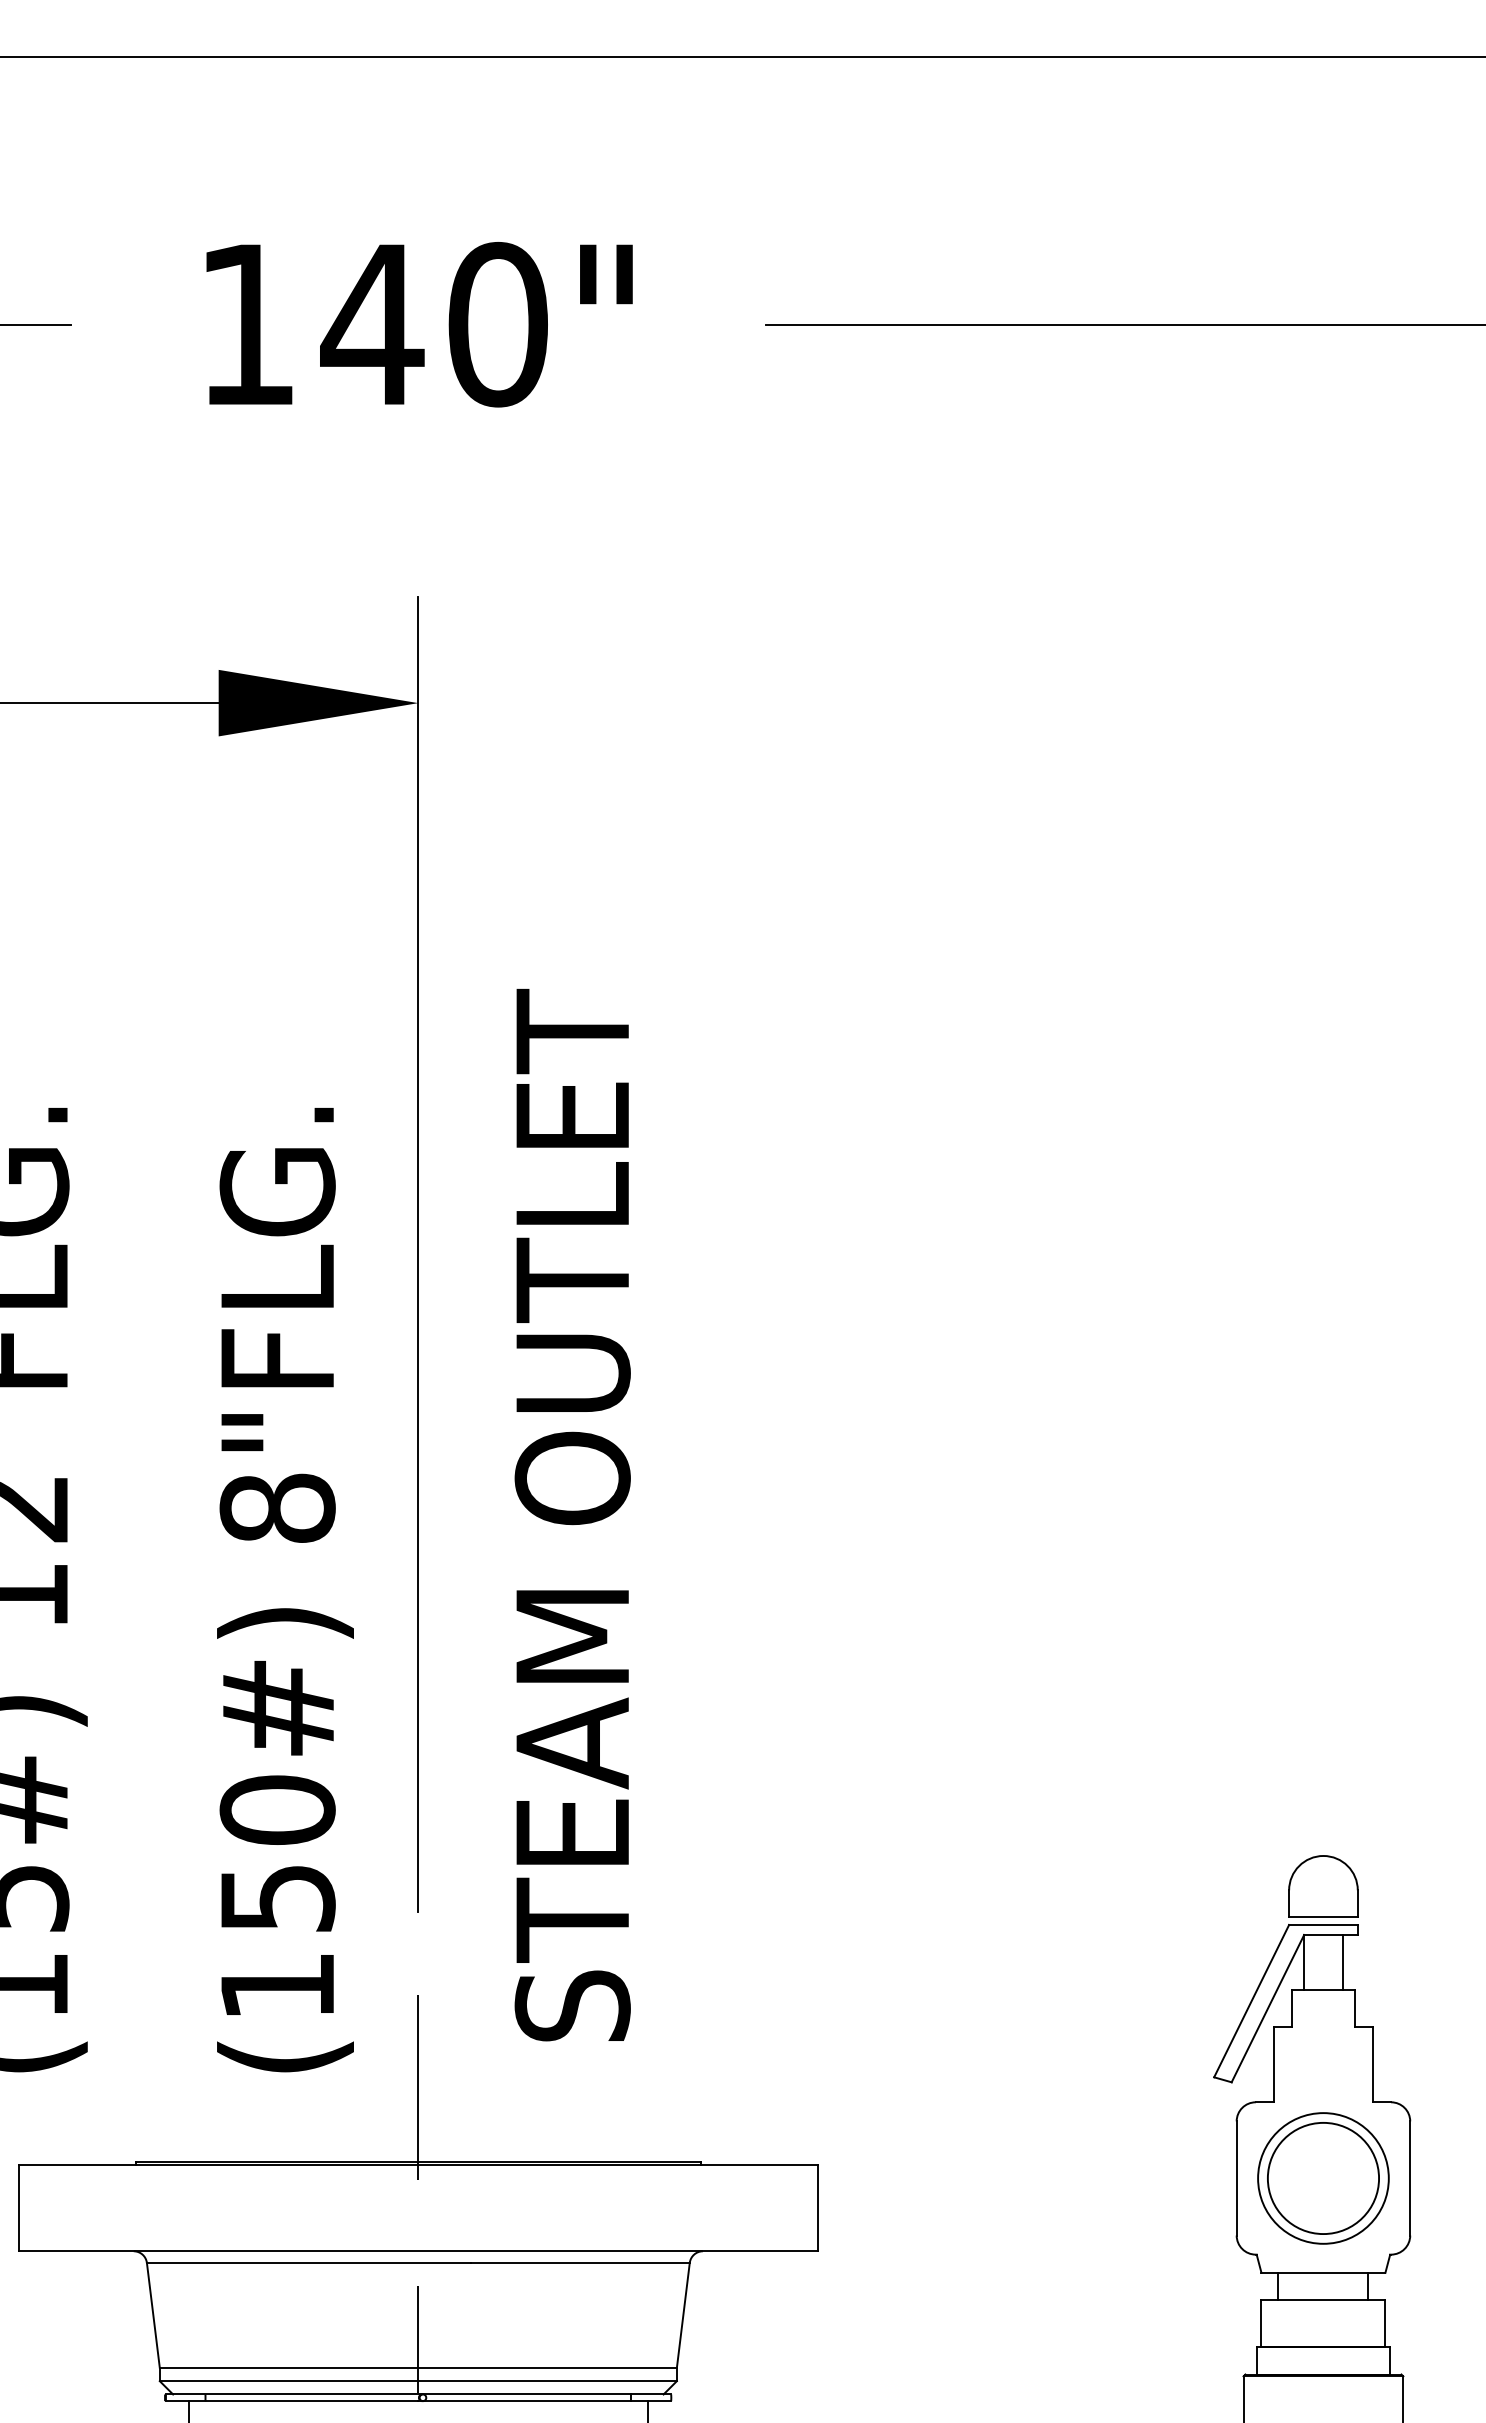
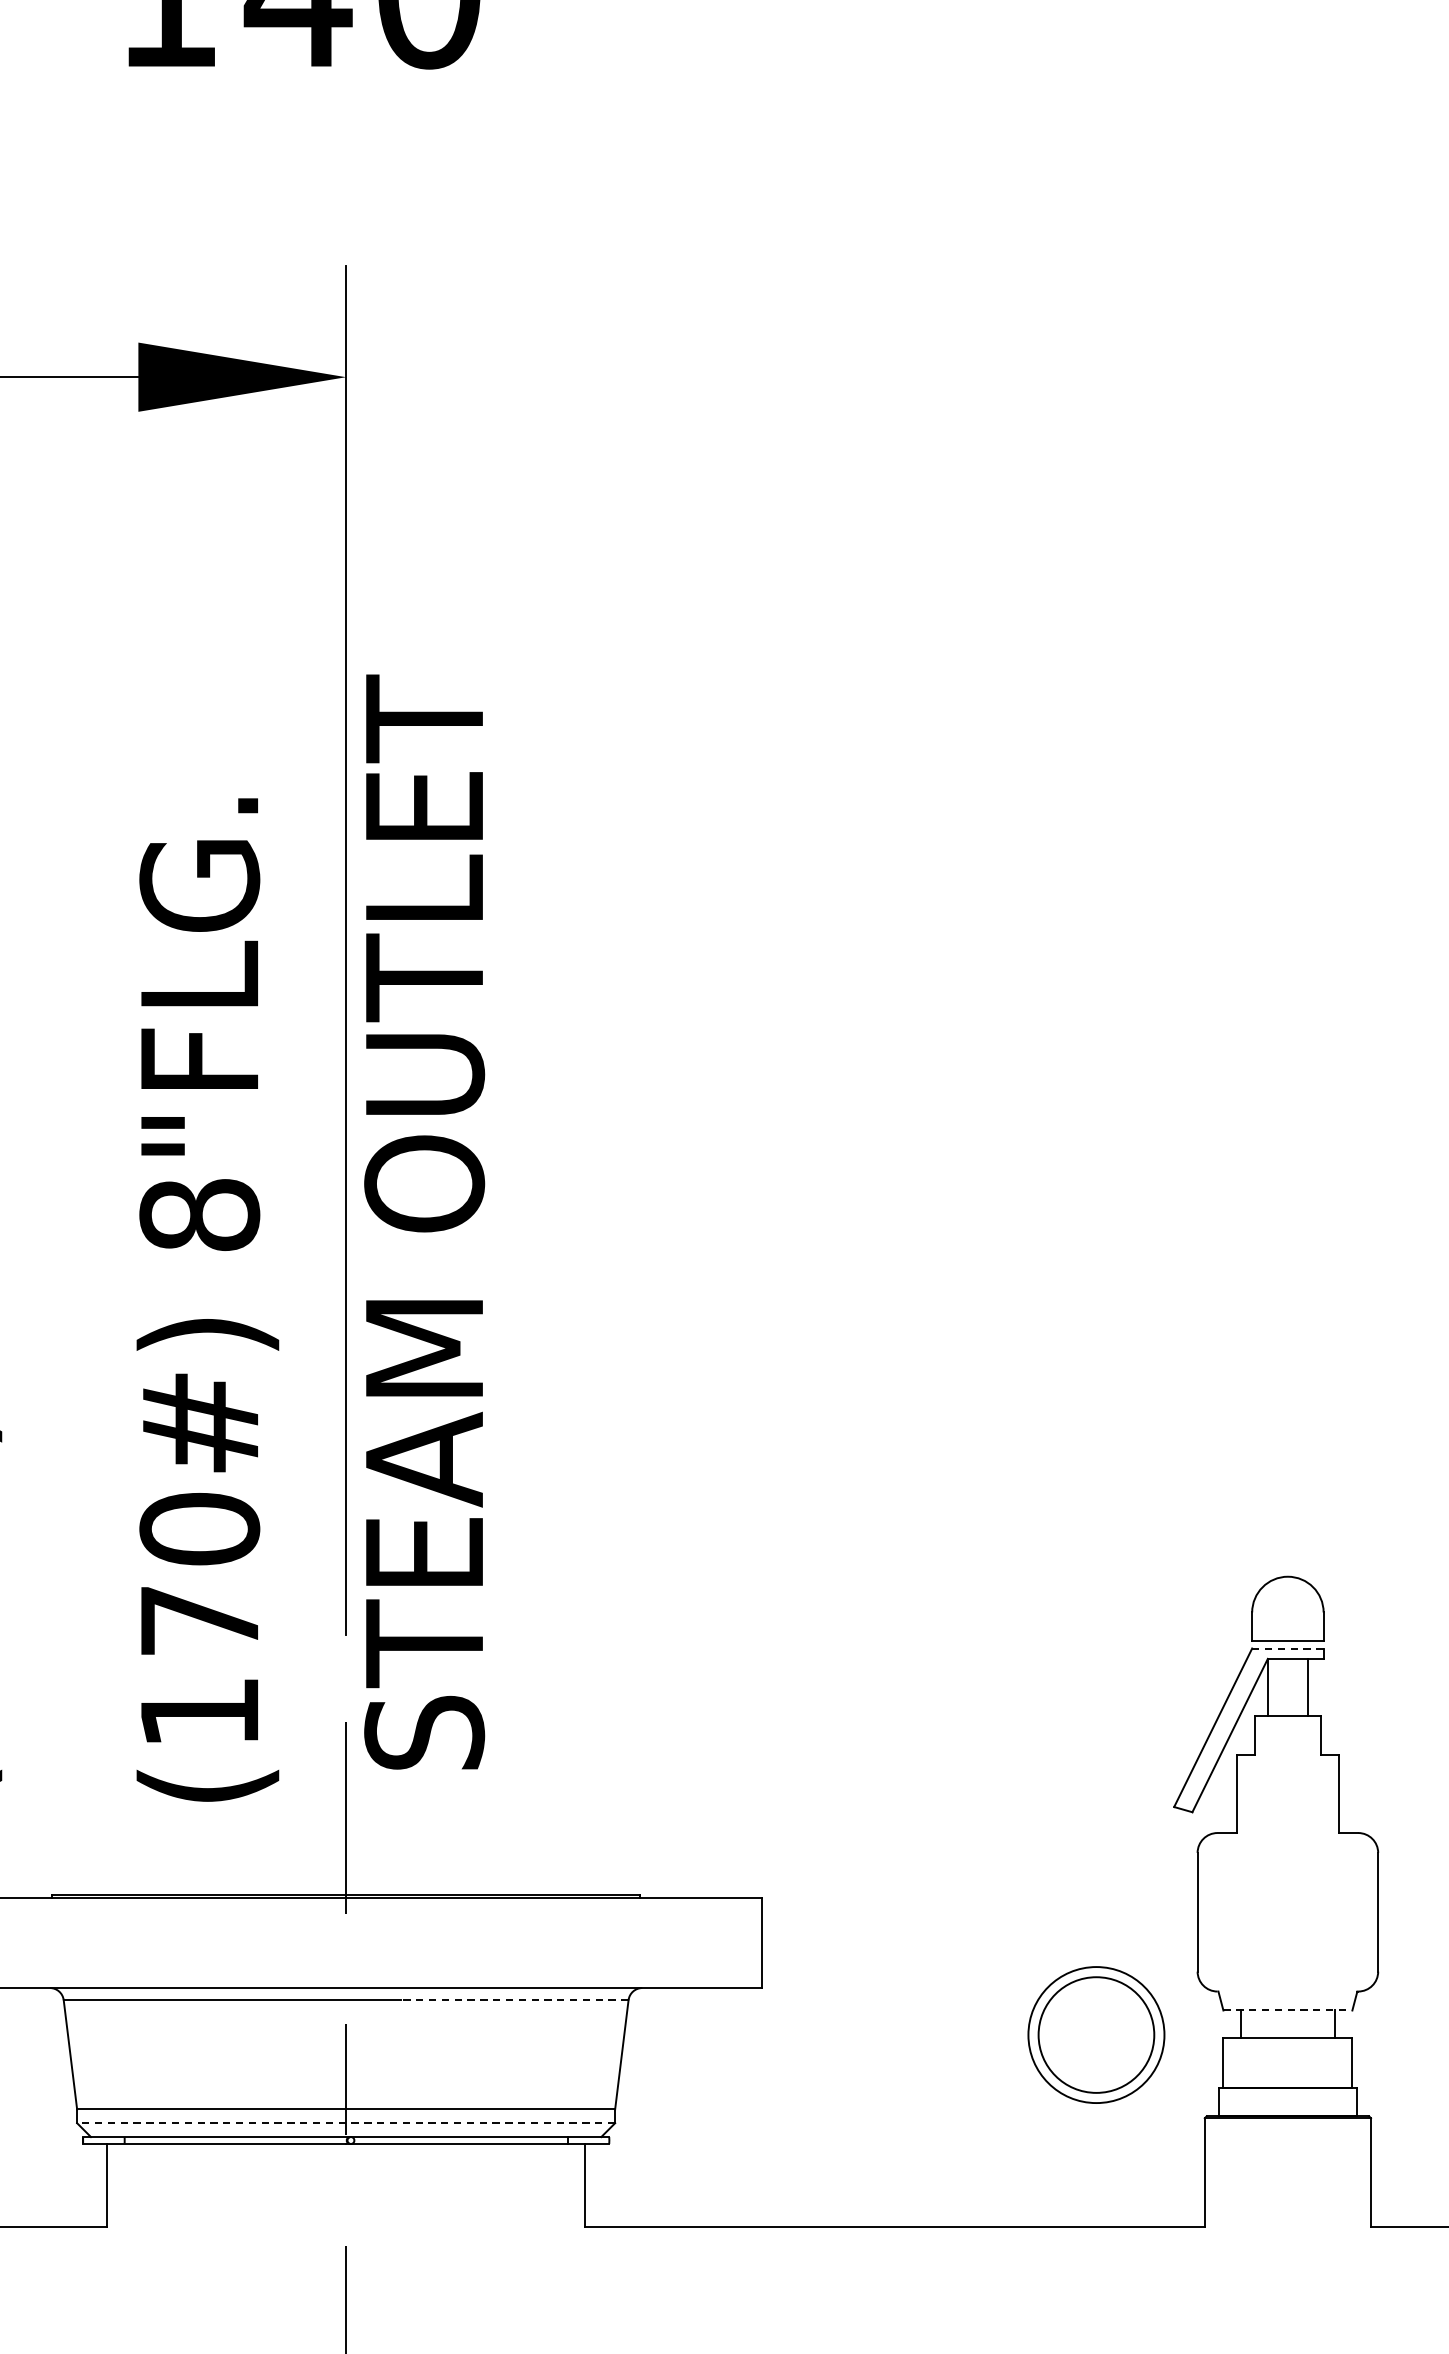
text: (572, 1515) -> (424, 1222), moved
text: (278, 1898) -> (200, 1620), (150#) -> (170#)
line: (1323, 1924) -> (1287, 1648), solid -> dashed
part: (1323, 2178) -> (1096, 2035), moved
line: (580, 2262) -> (514, 1999), solid -> dashed
line: (1323, 2272) -> (1287, 2010), solid -> dashed
line: (418, 2381) -> (346, 2123), solid -> dashed

